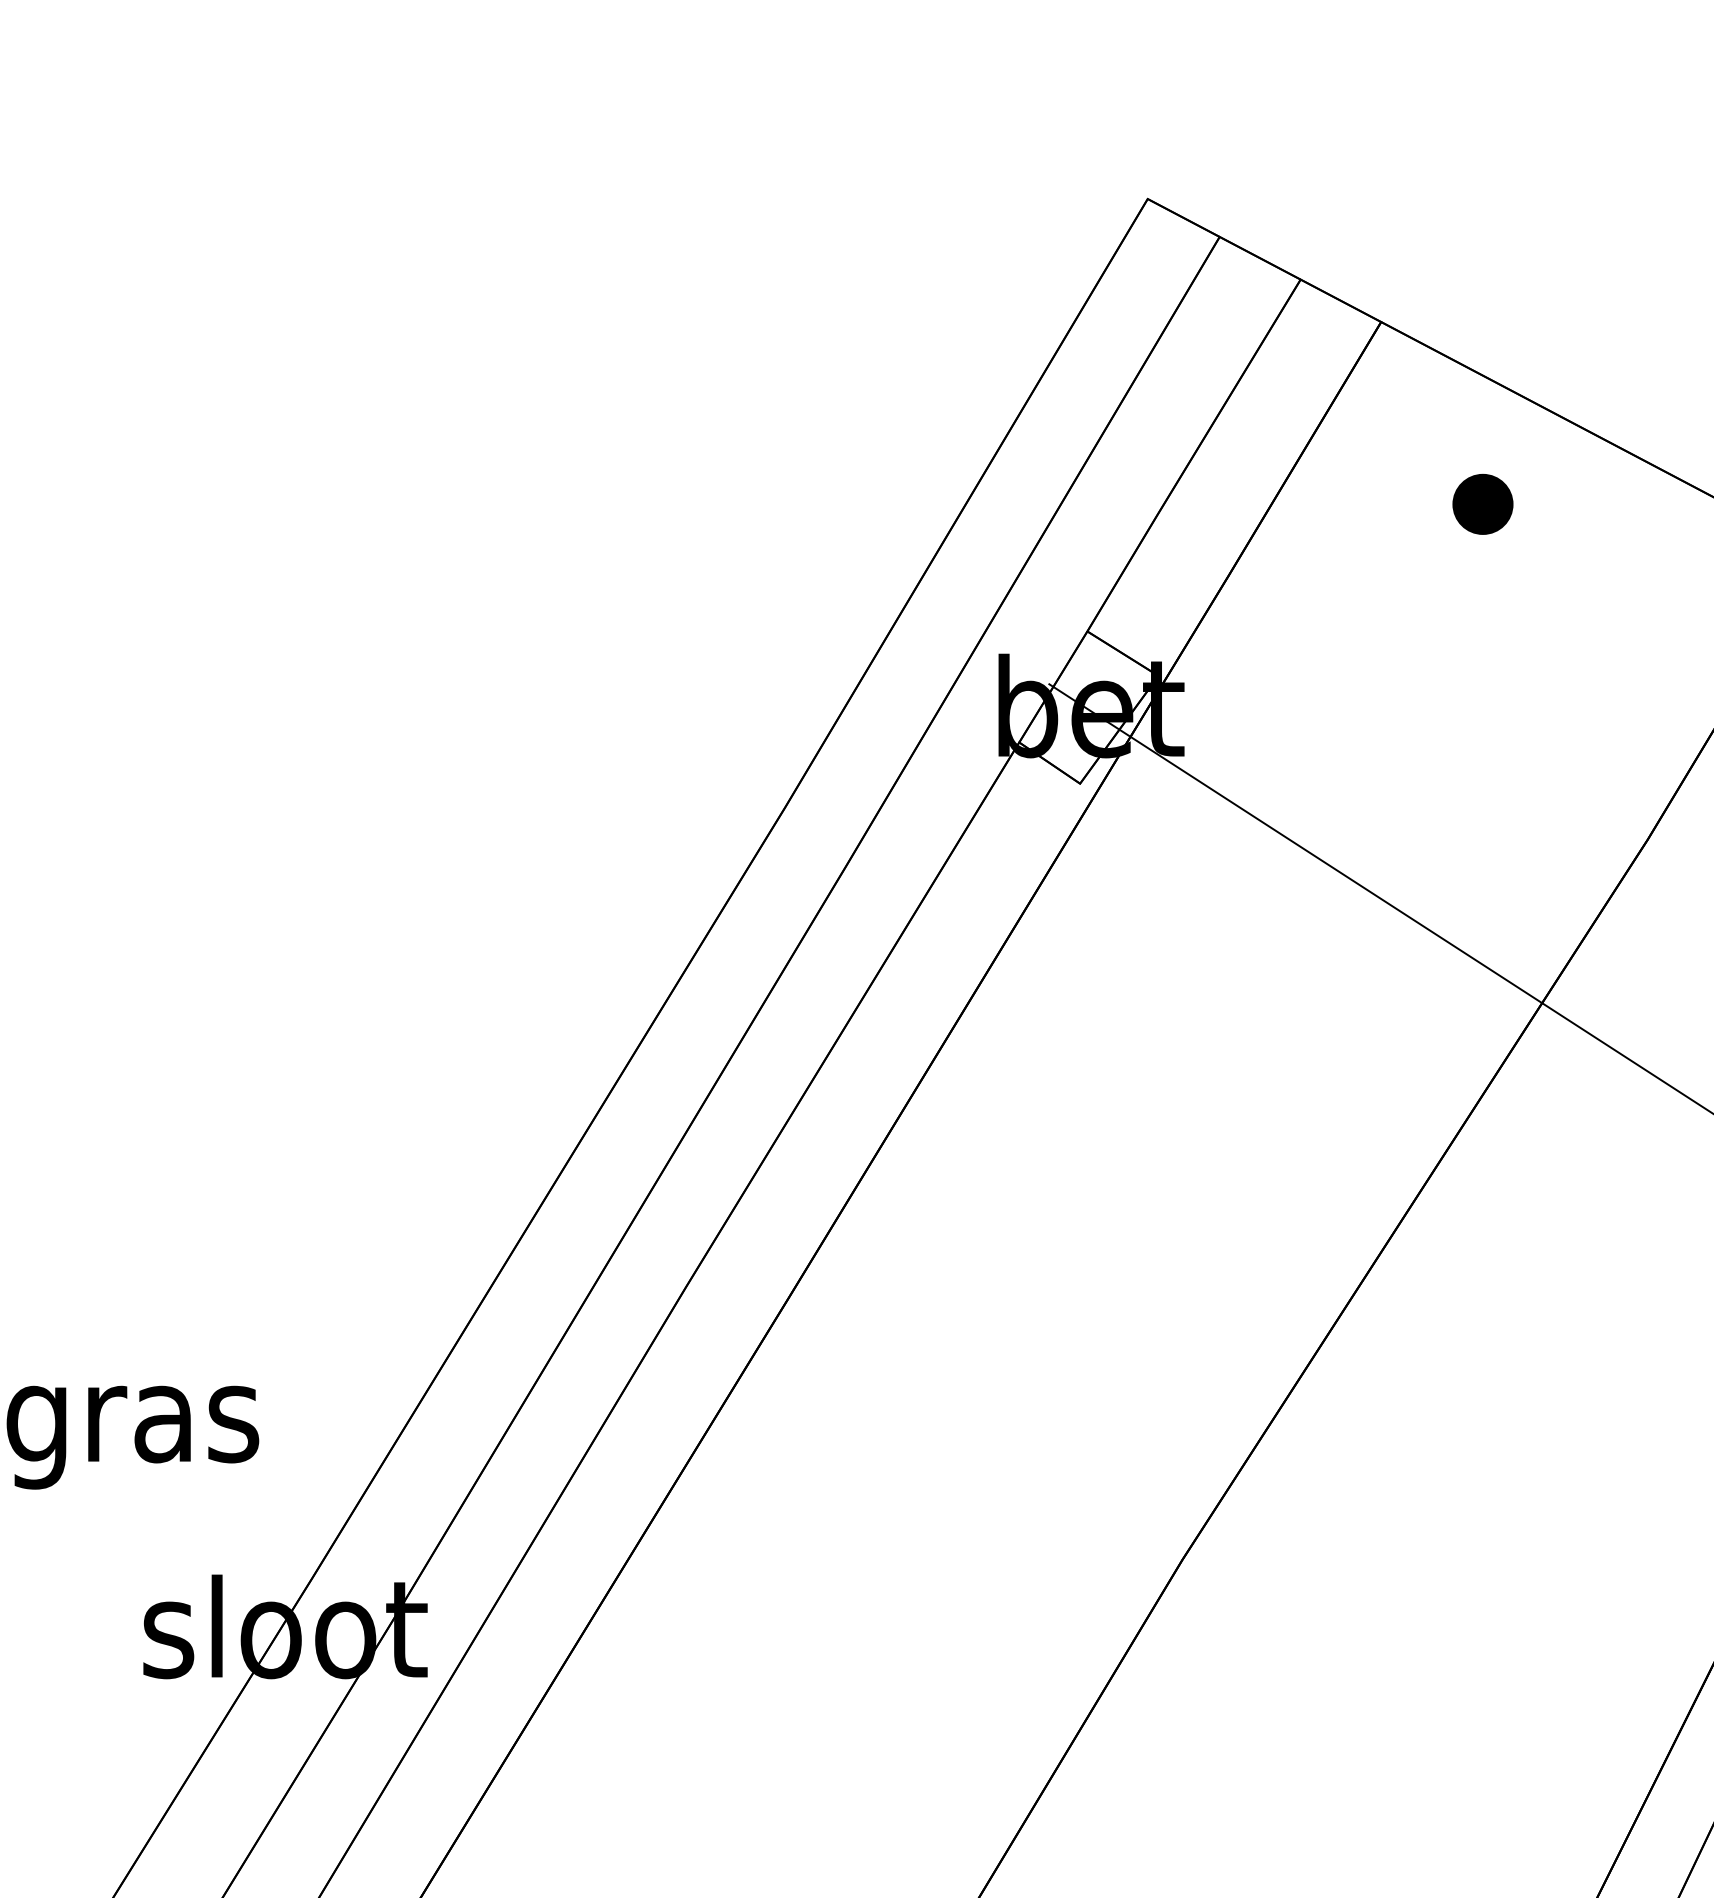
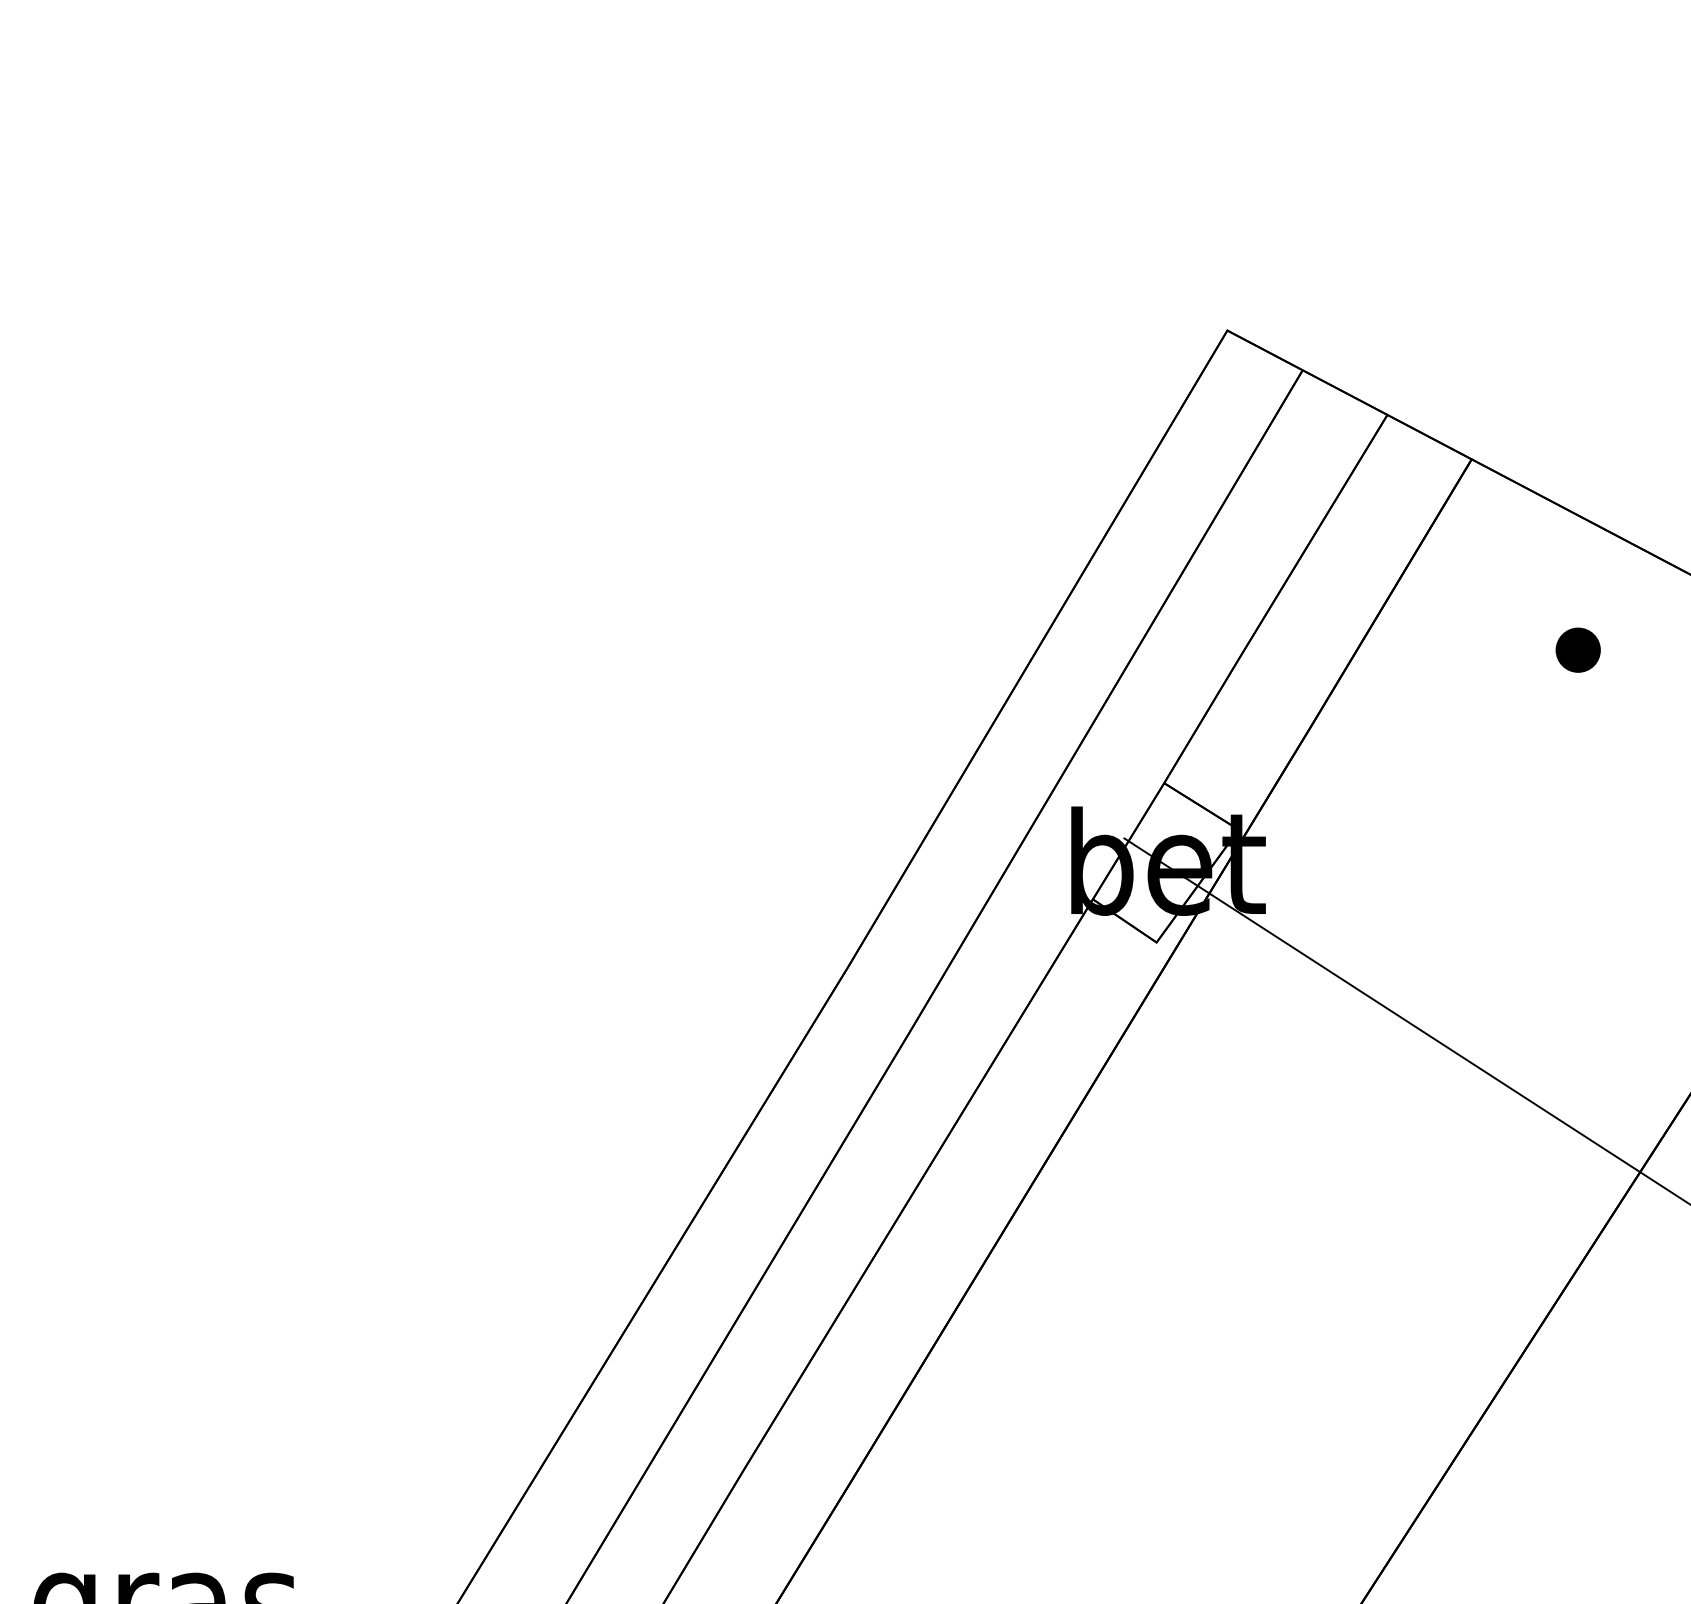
part: (1482, 504) -> (1577, 650), size x0.7

